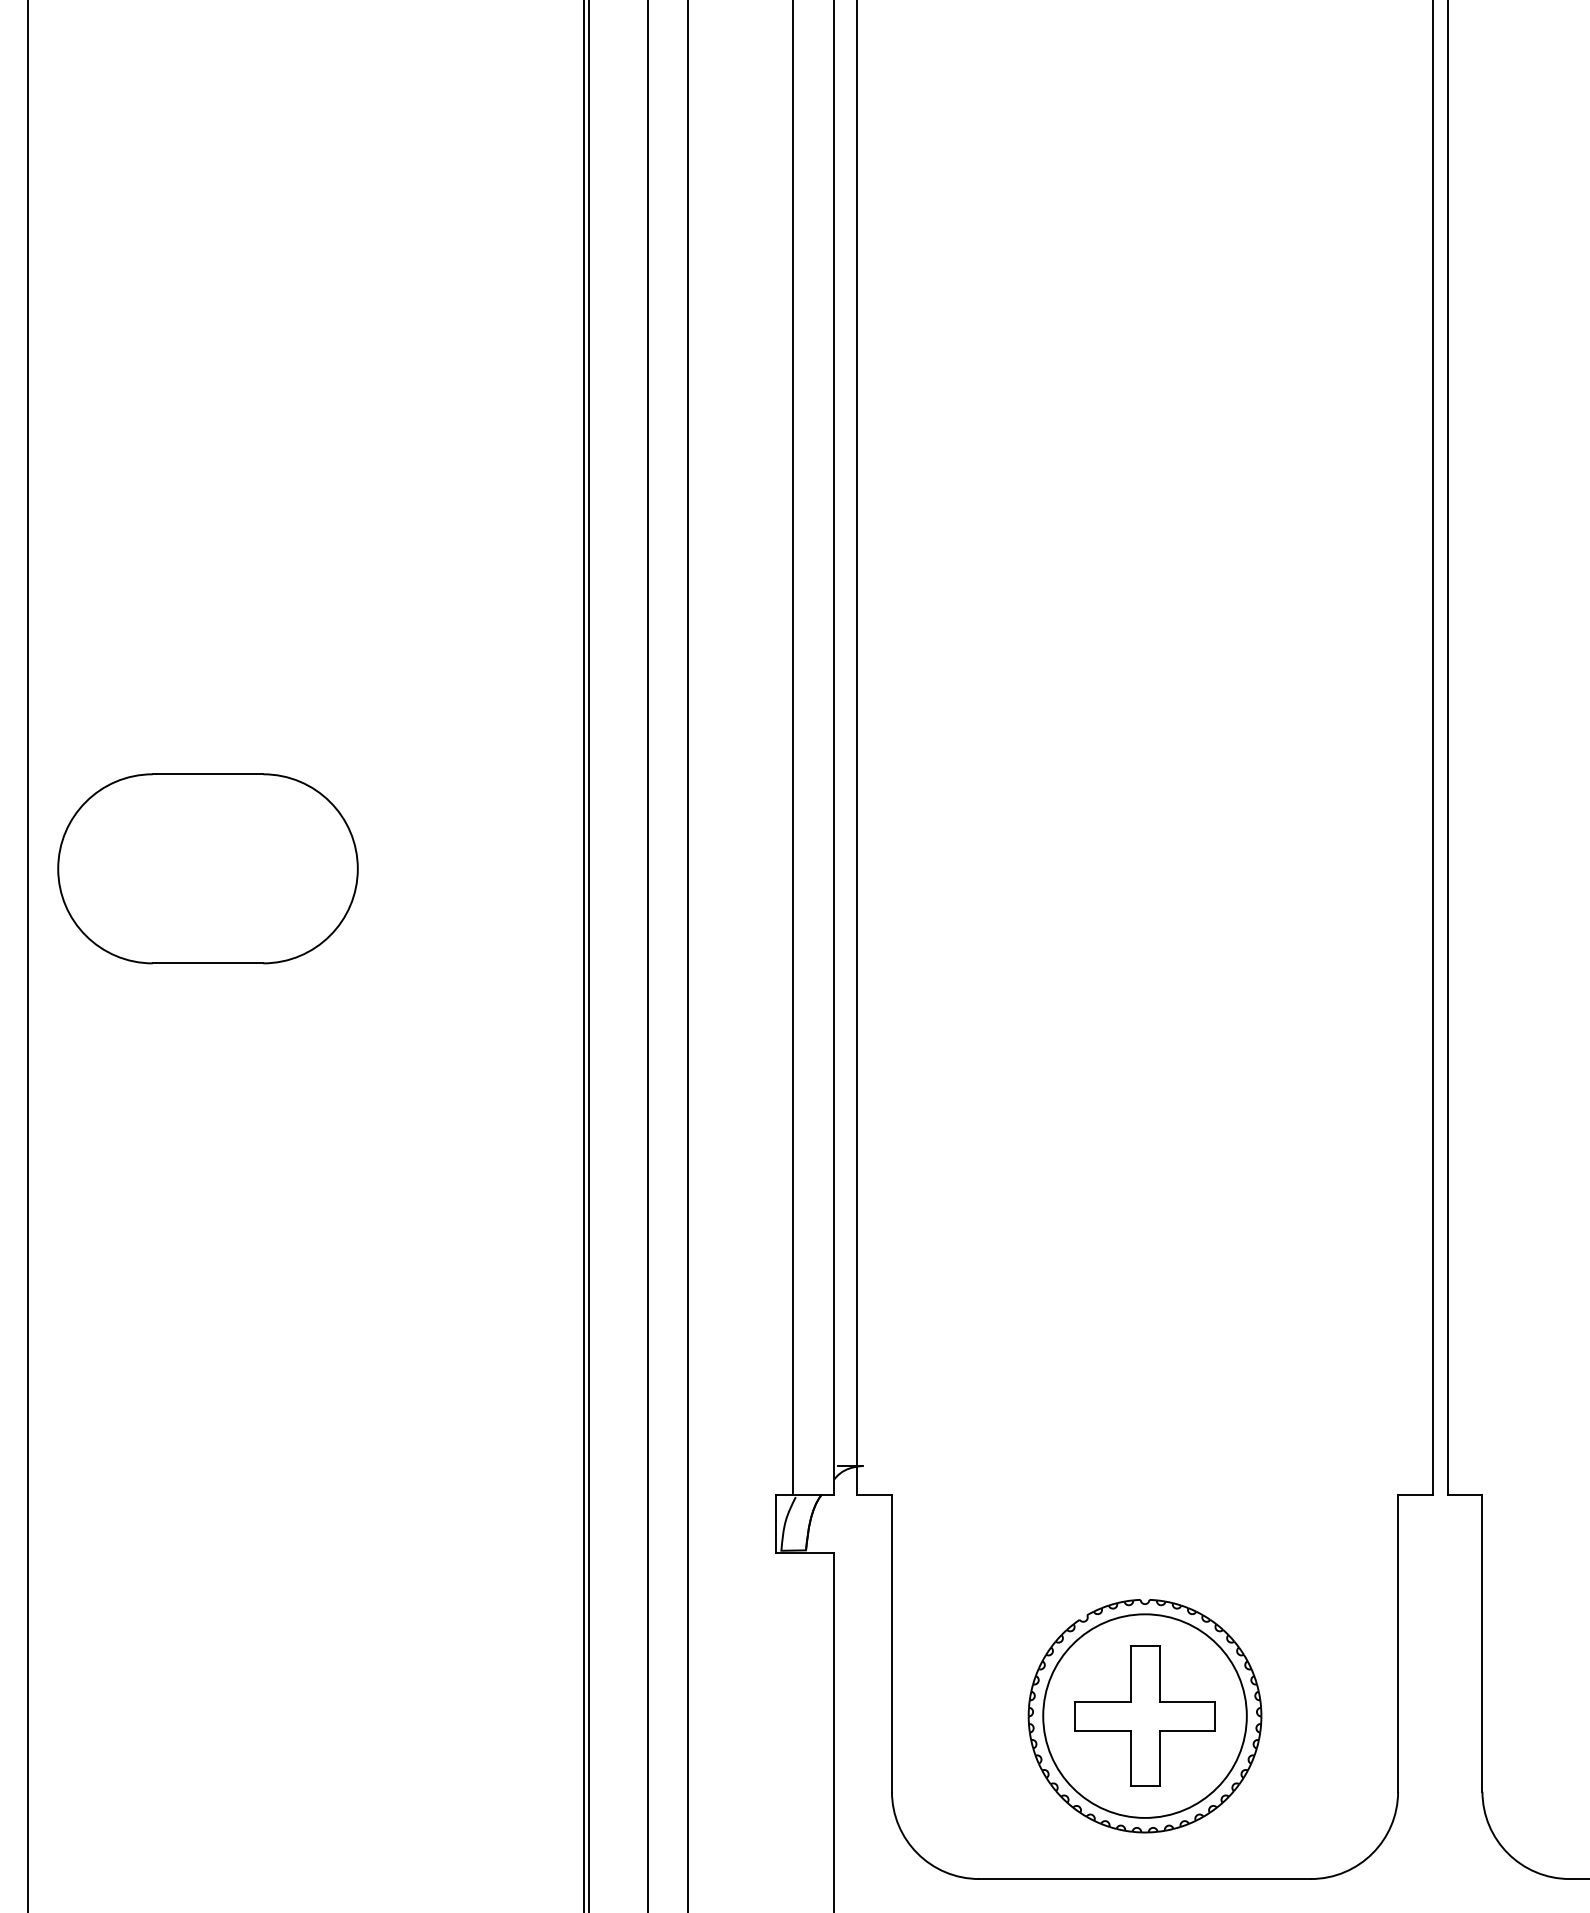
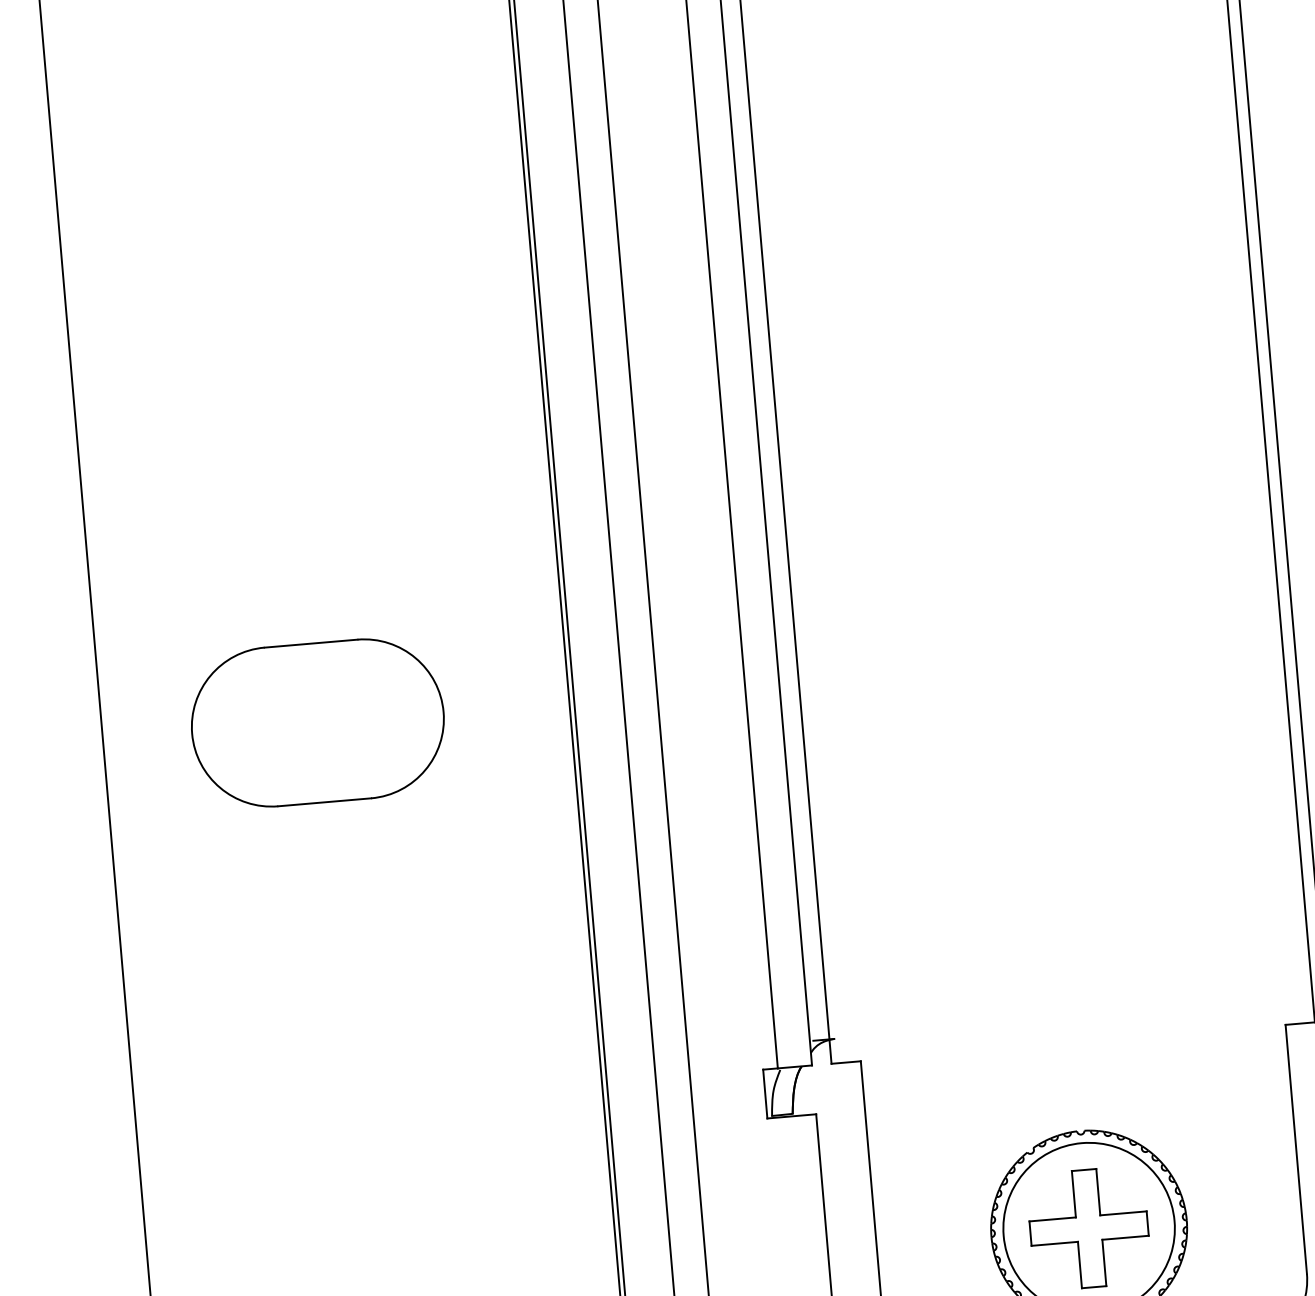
part: (207, 868) -> (317, 722), moved

